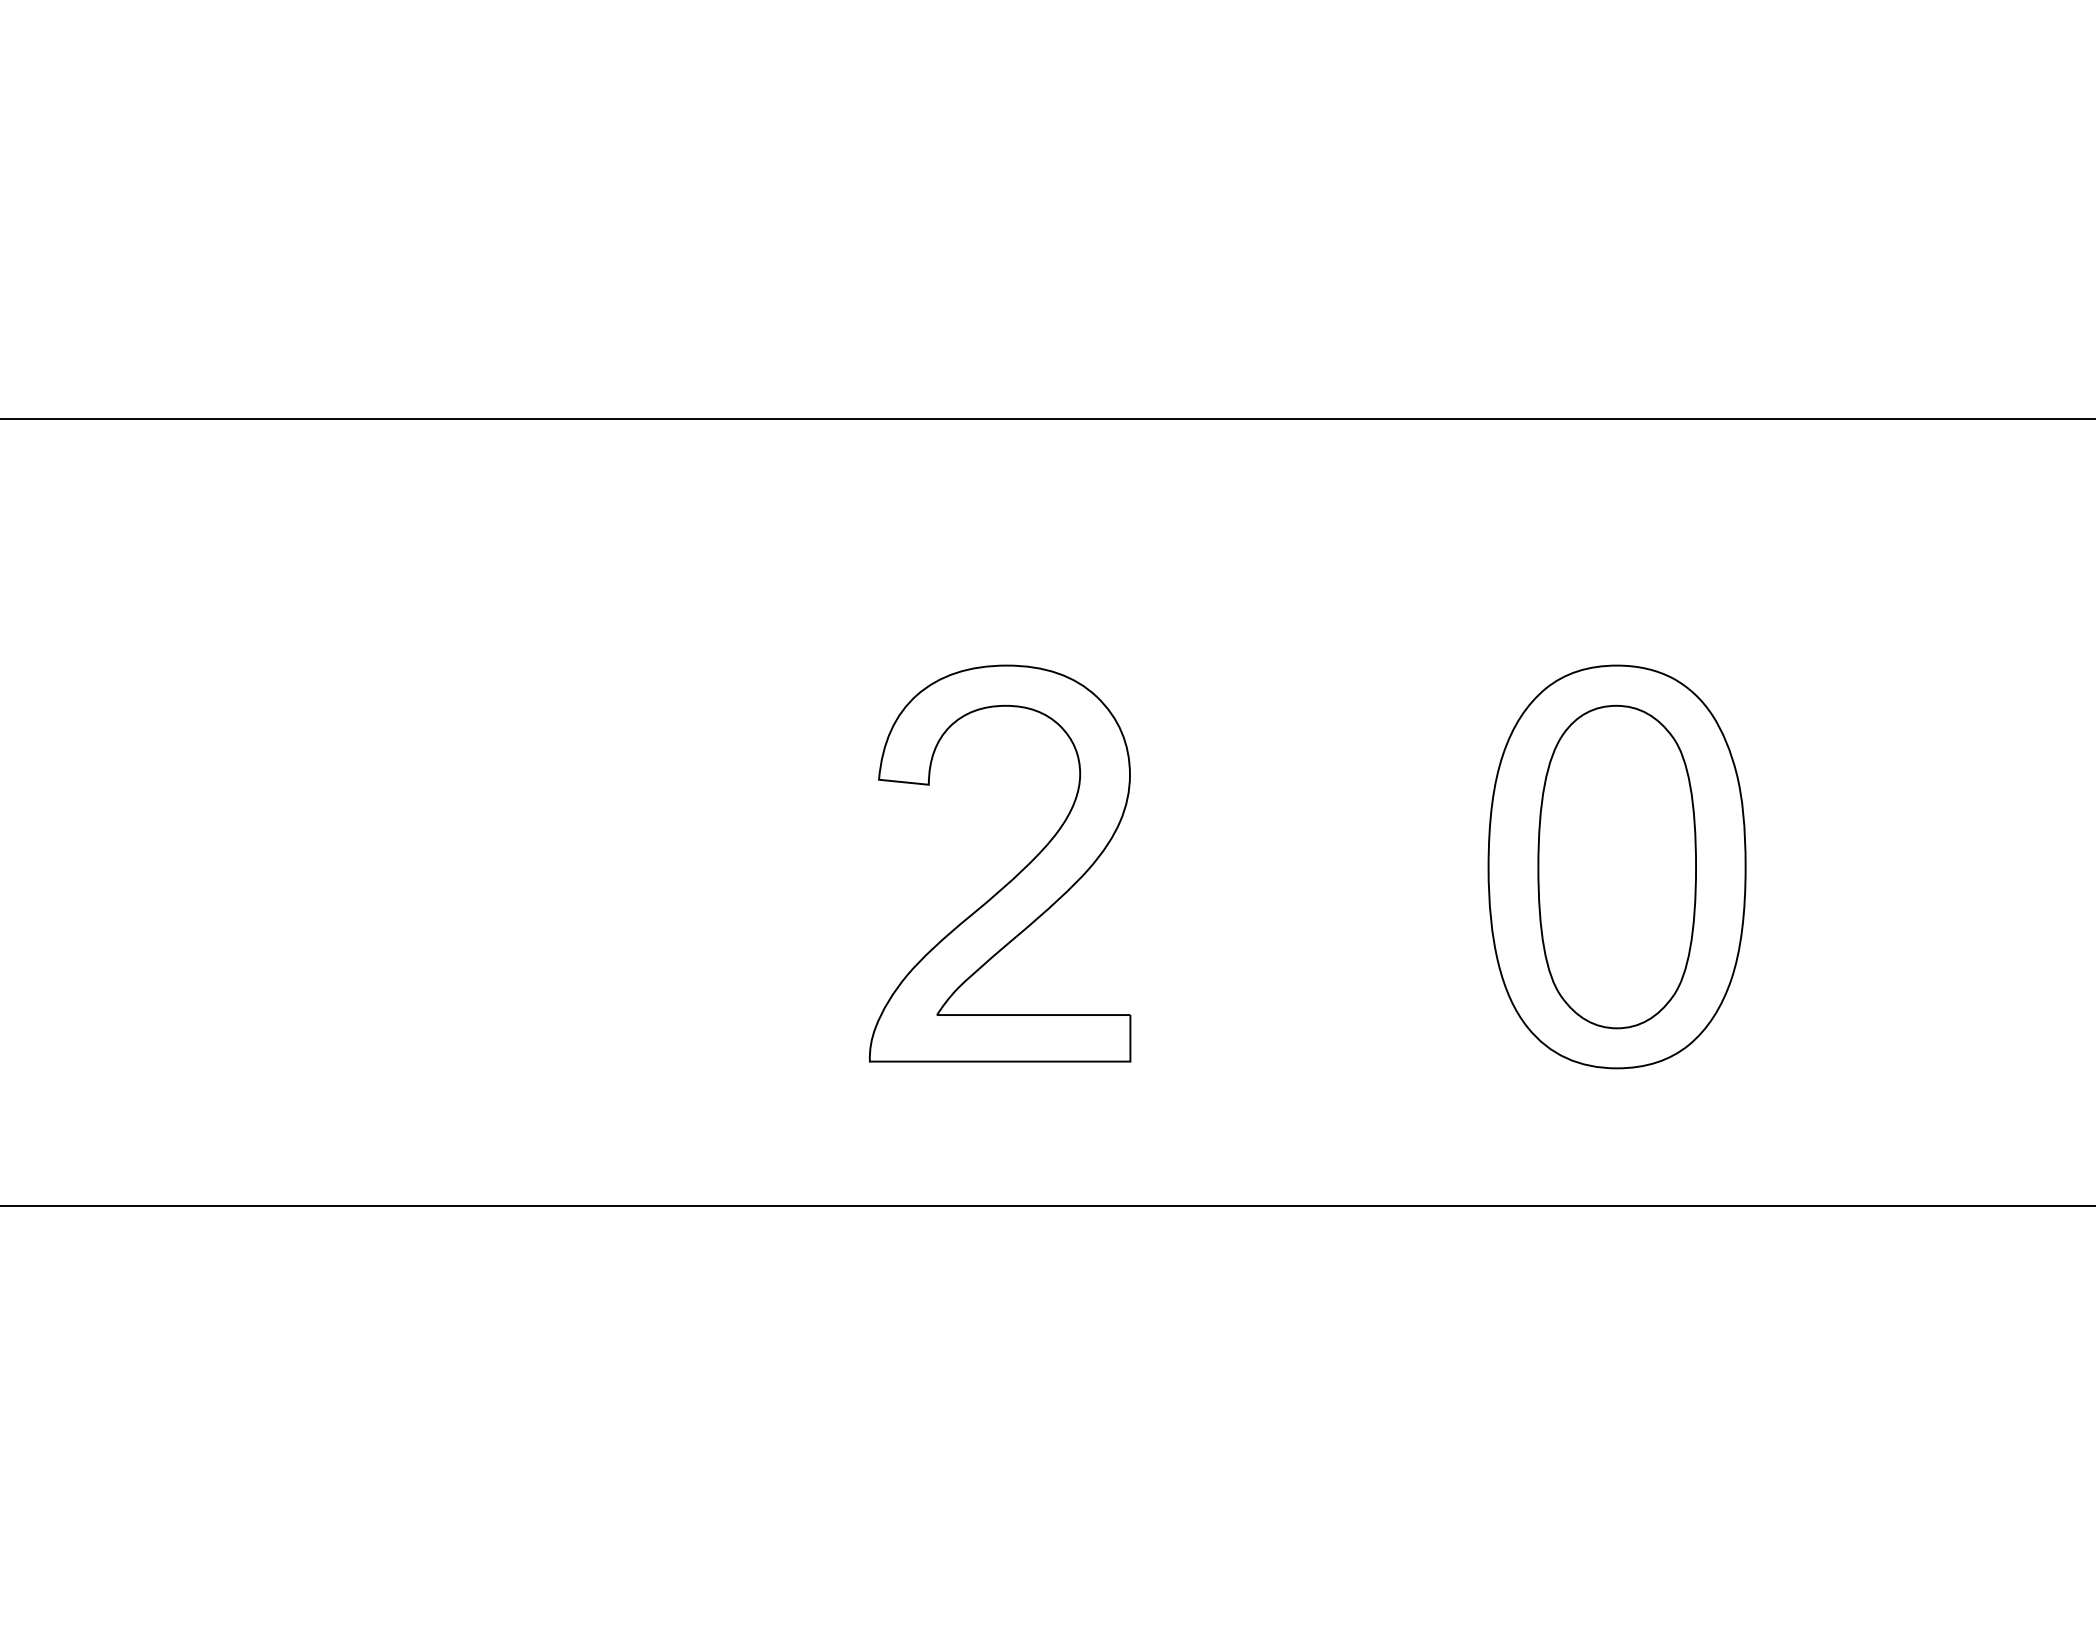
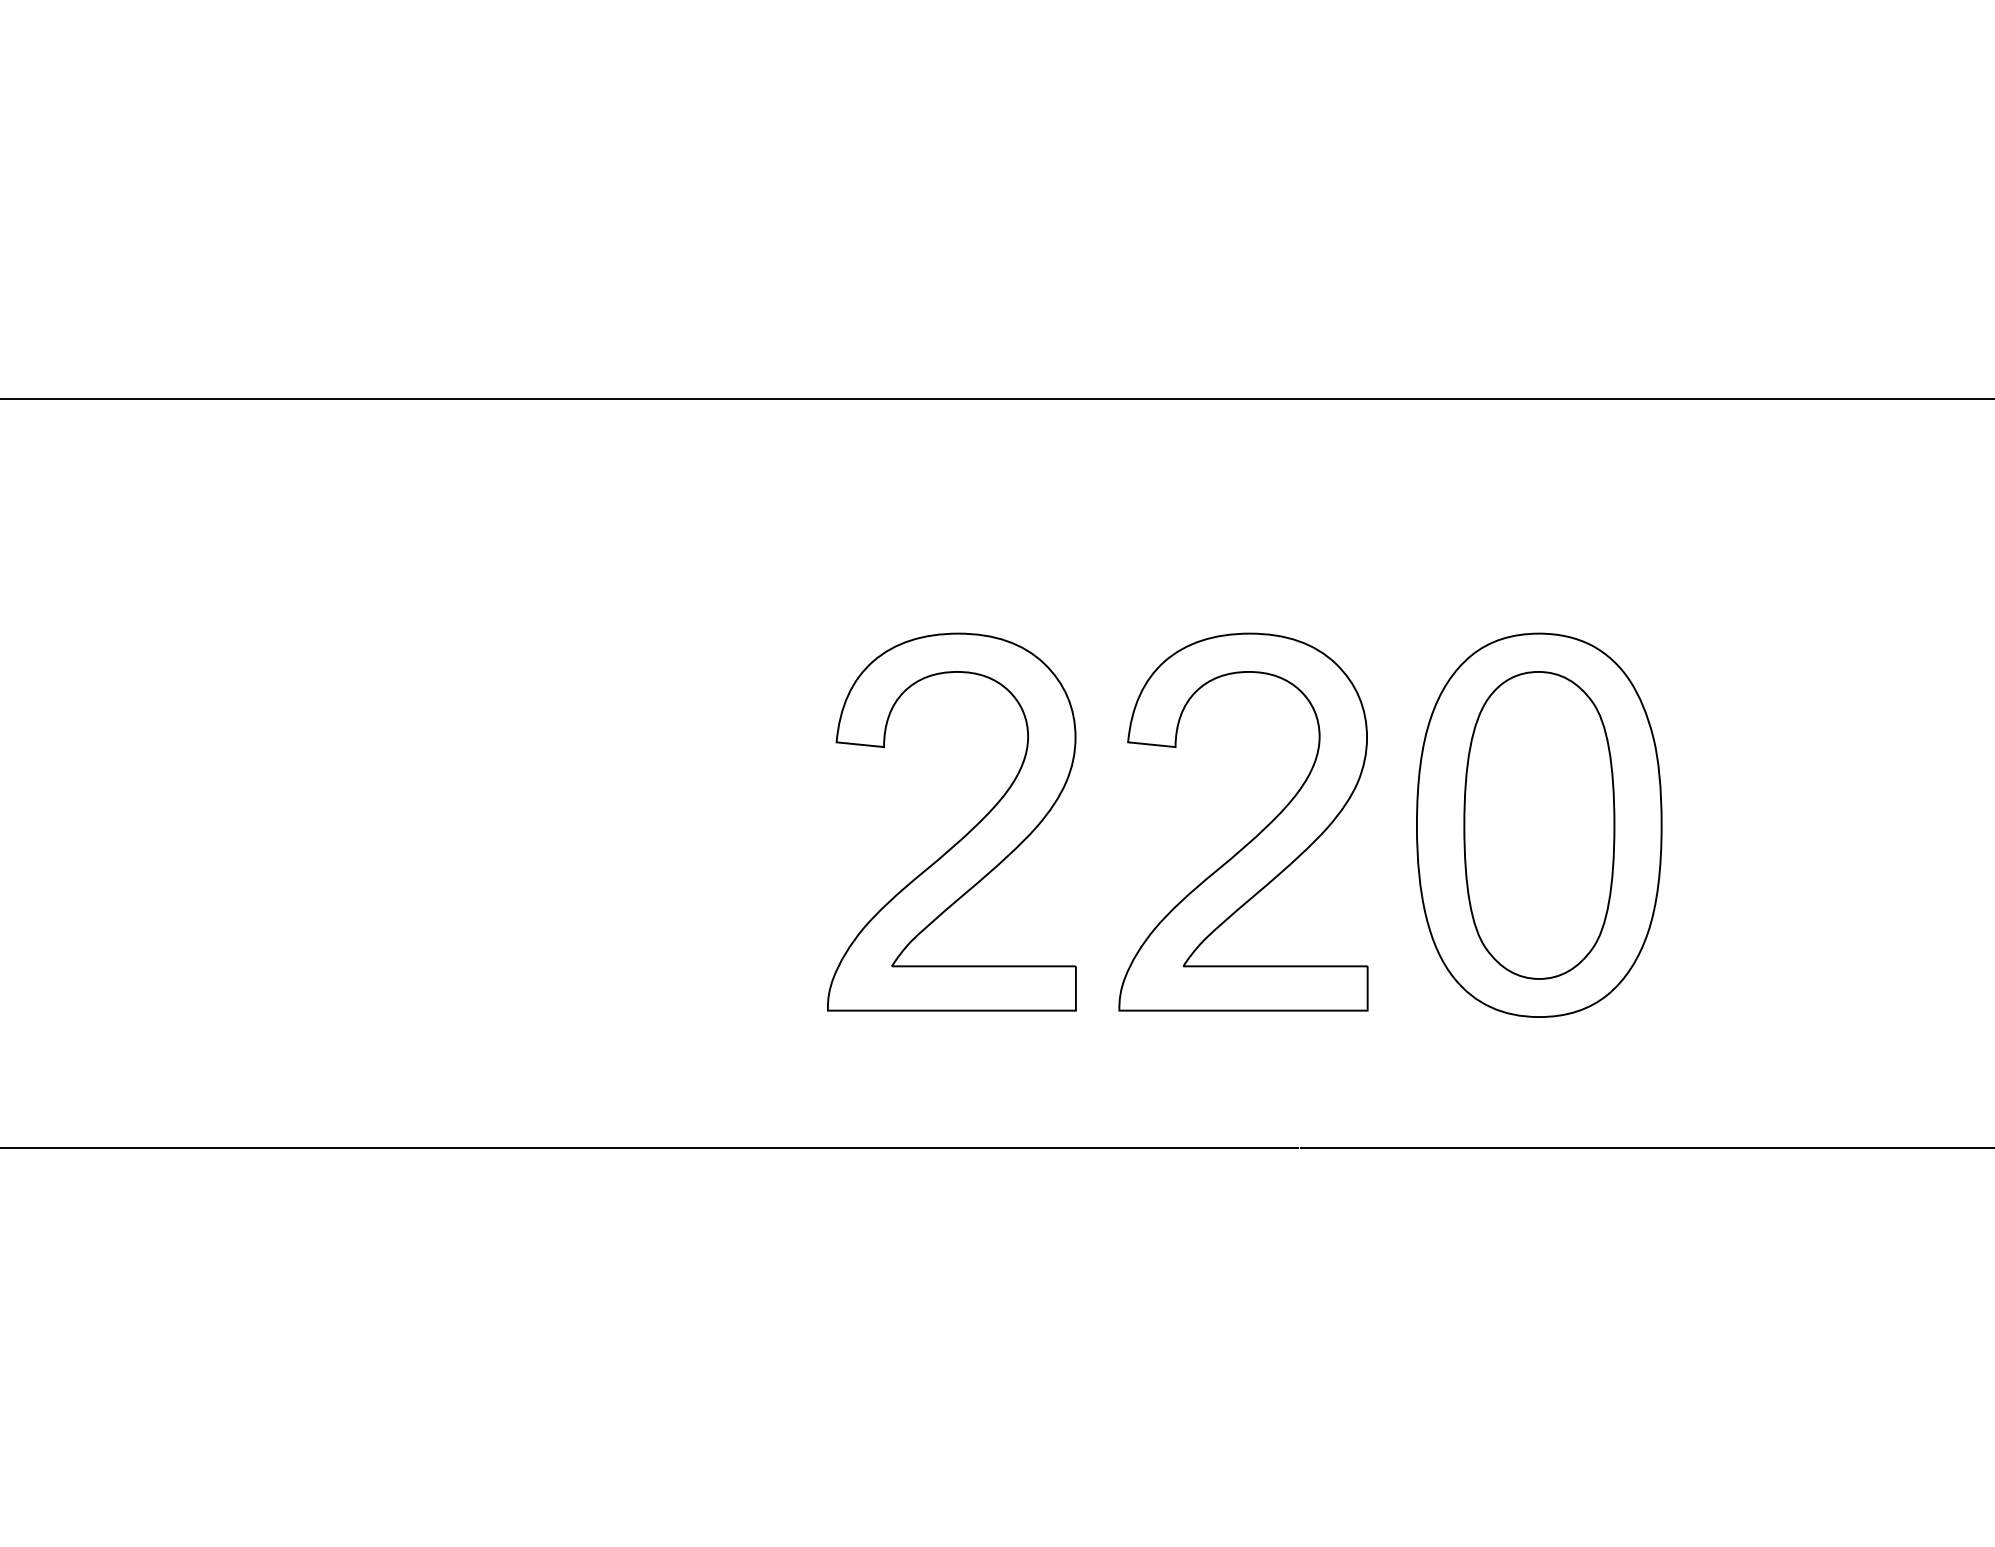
part: (1320, 876) -> (1256, 834), added

